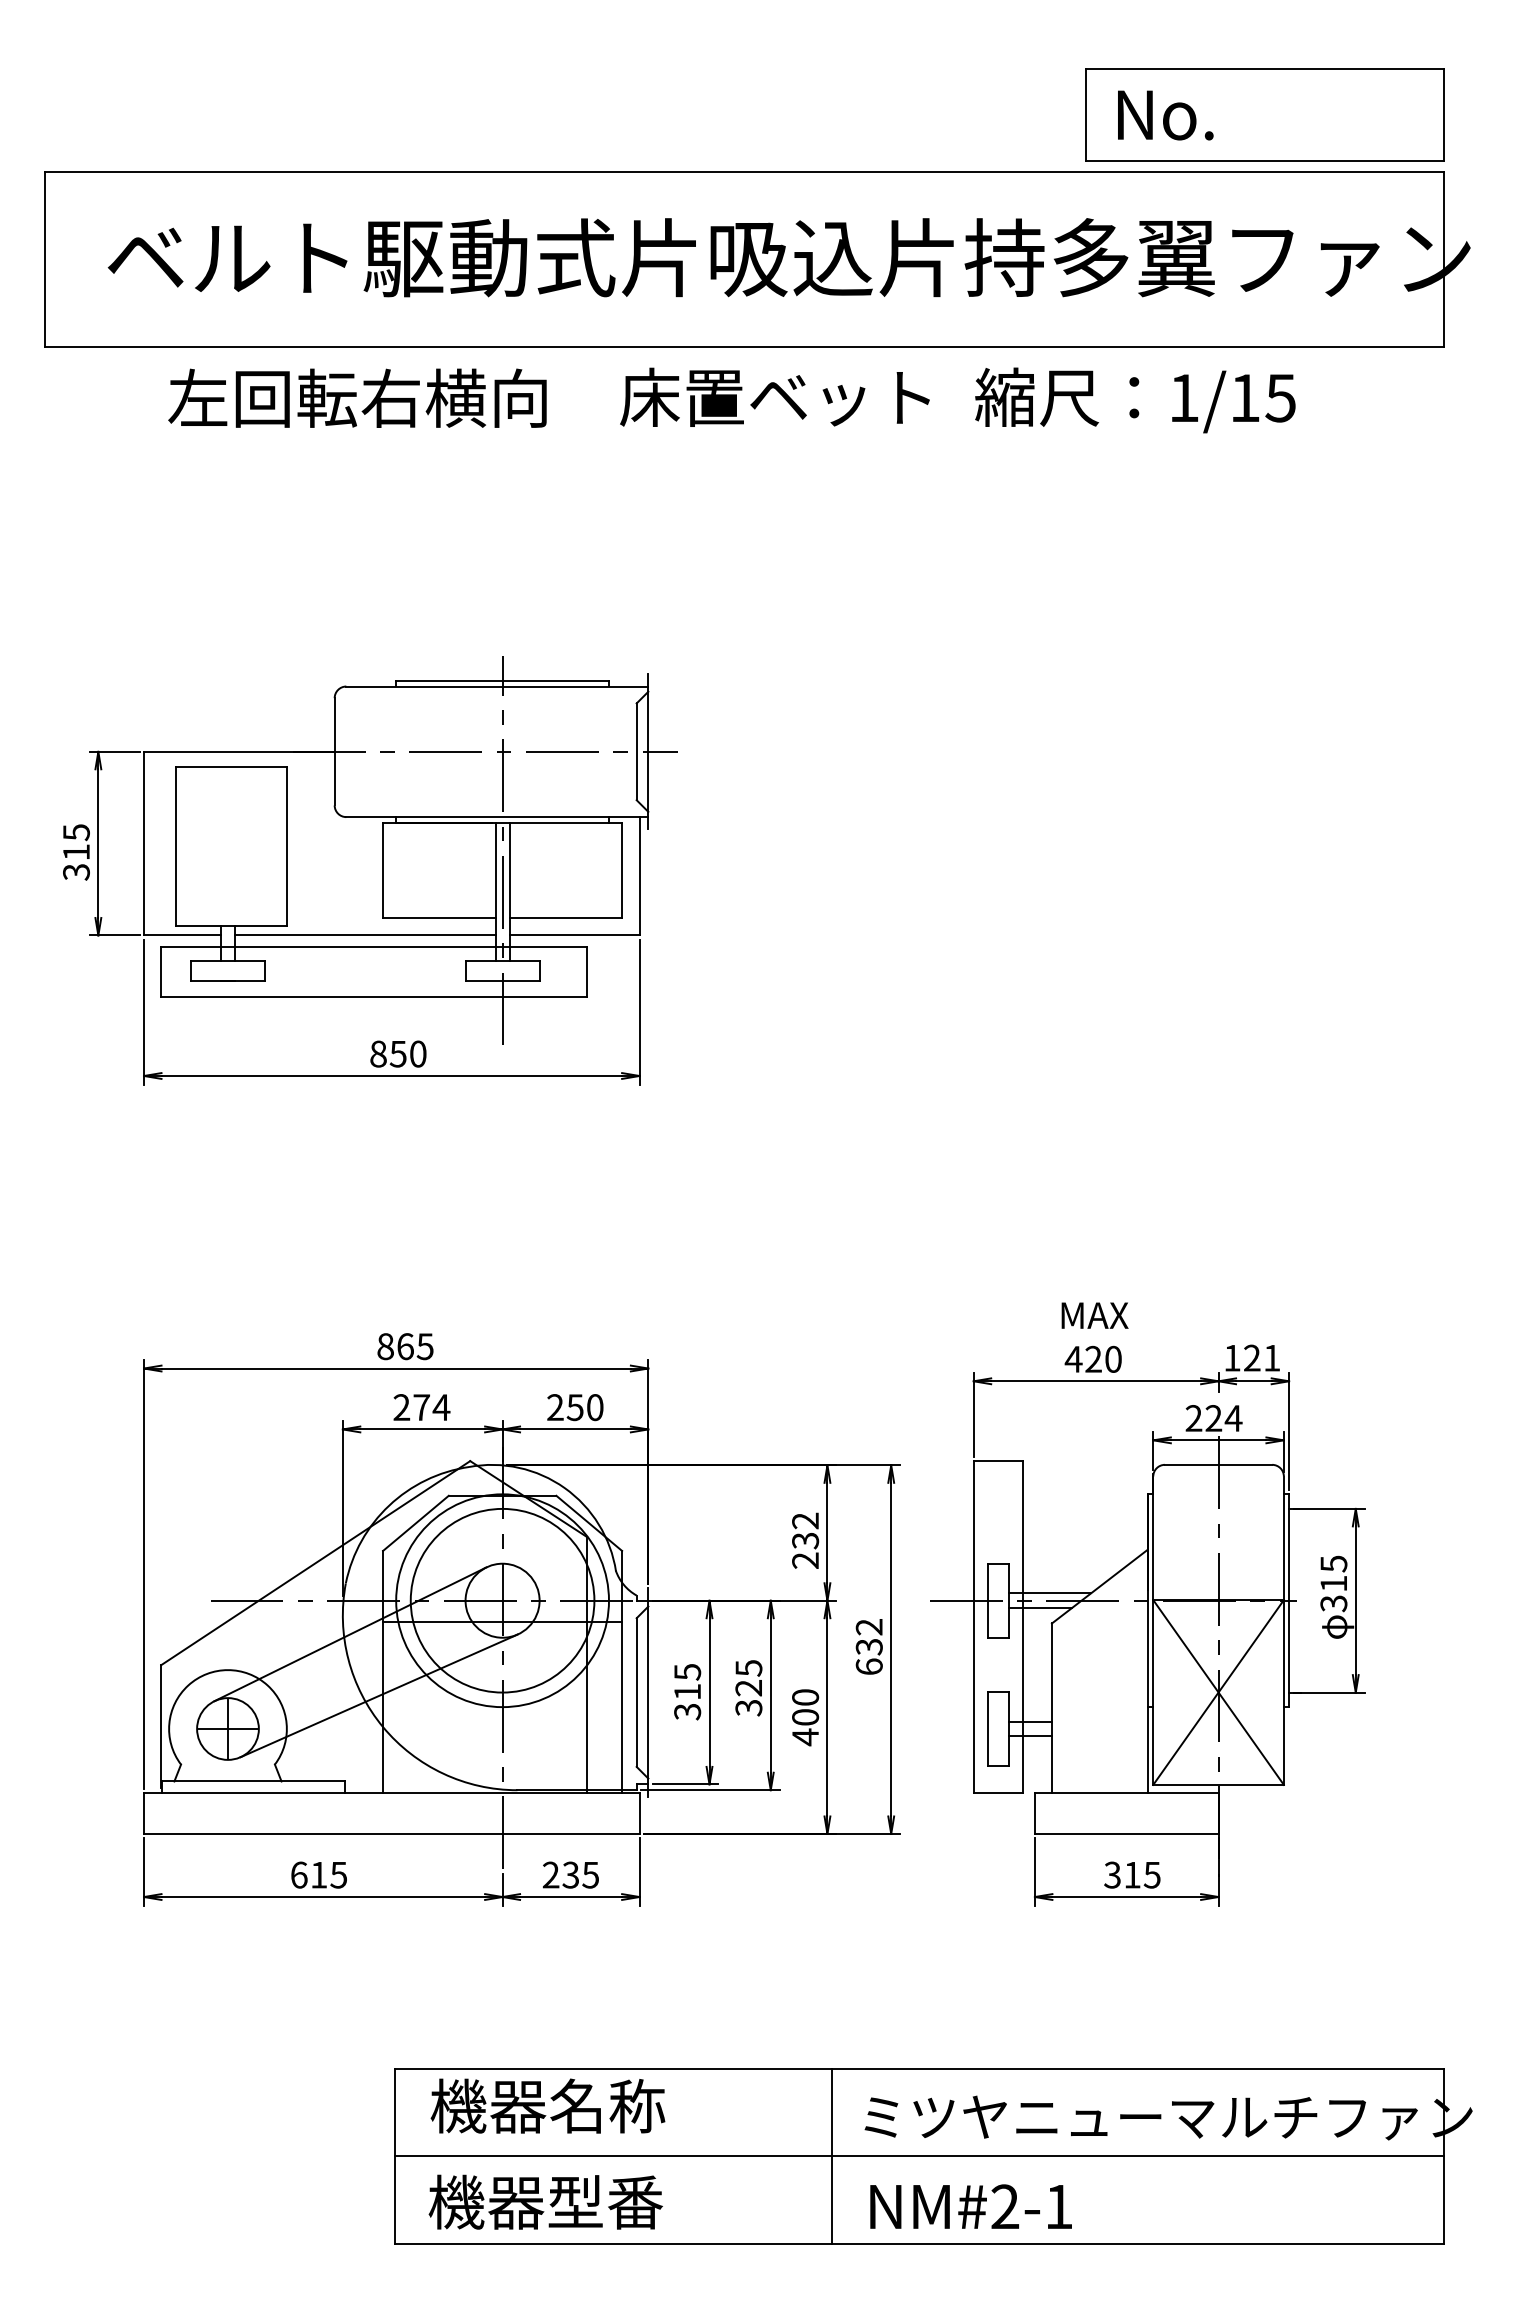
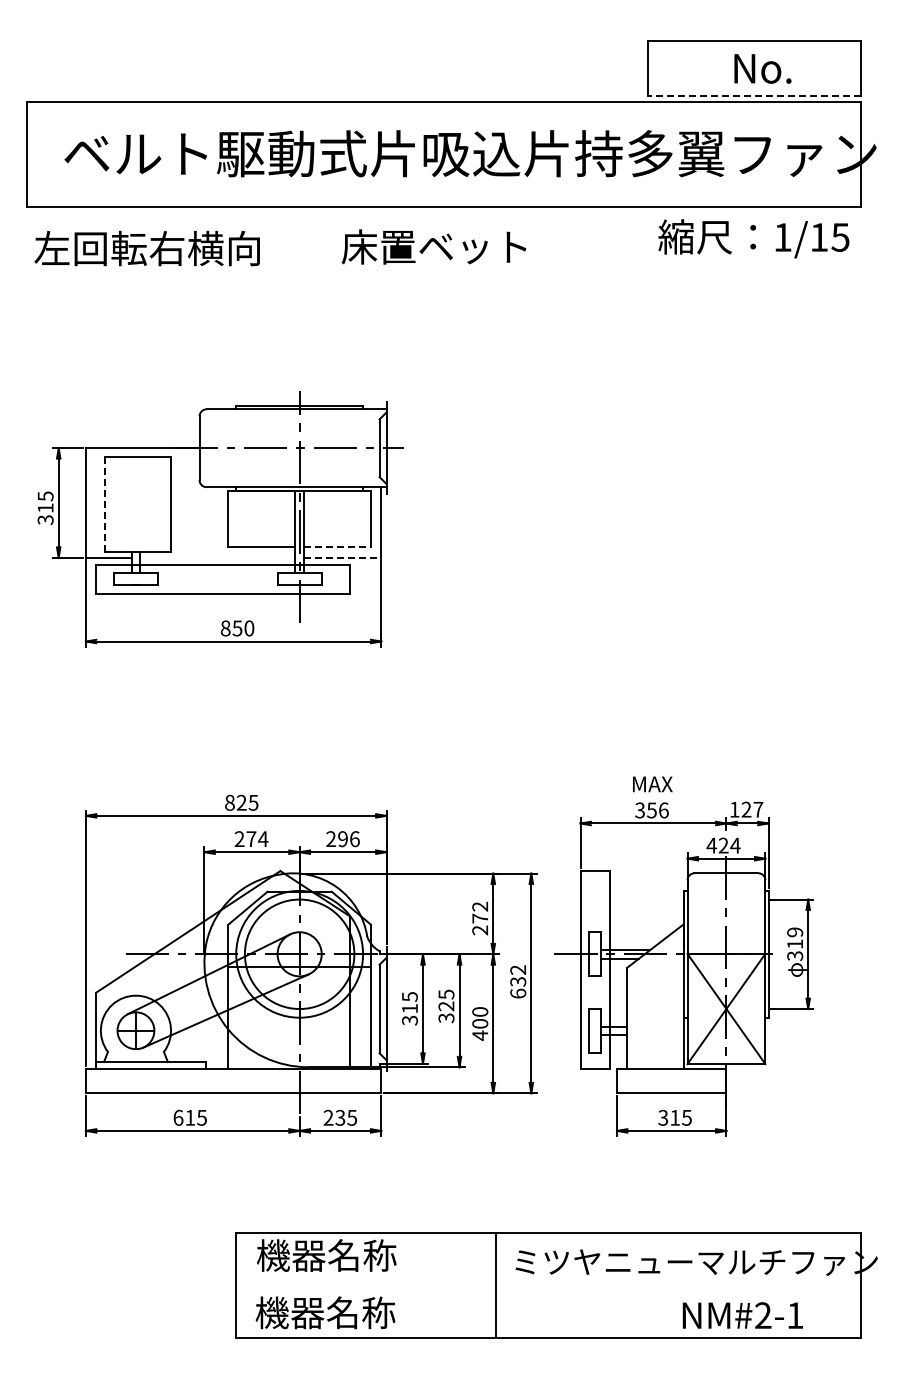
text: (1164, 114) -> (762, 68), moved
line: (1265, 161) -> (754, 96), solid -> dashed
text: (774, 396) -> (433, 246), moved
text: (356, 398) -> (146, 248), moved
text: (1134, 399) -> (753, 238), moved
line: (175, 847) -> (104, 505), solid -> dashed
line: (566, 918) -> (337, 547), solid -> dashed
line: (364, 935) -> (217, 557), removed
line: (574, 935) -> (342, 557), solid -> dashed
text: (405, 1346) -> (241, 802), 865 -> 825
text: (1272, 1357) -> (758, 809), 121 -> 127
text: (1092, 1359) -> (651, 810), 420 -> 356
text: (584, 1408) -> (348, 839), 250 -> 296
text: (1193, 1418) -> (711, 845), 224 -> 424
text: (805, 1540) -> (480, 918), 232 -> 272
text: (1334, 1564) -> (795, 932), 315 -> 319
line: (920, 2156) -> (548, 1285), removed
text: (606, 2201) -> (361, 1312), 機器型番 -> 機器名称
text: (970, 2206) -> (742, 1315), moved

